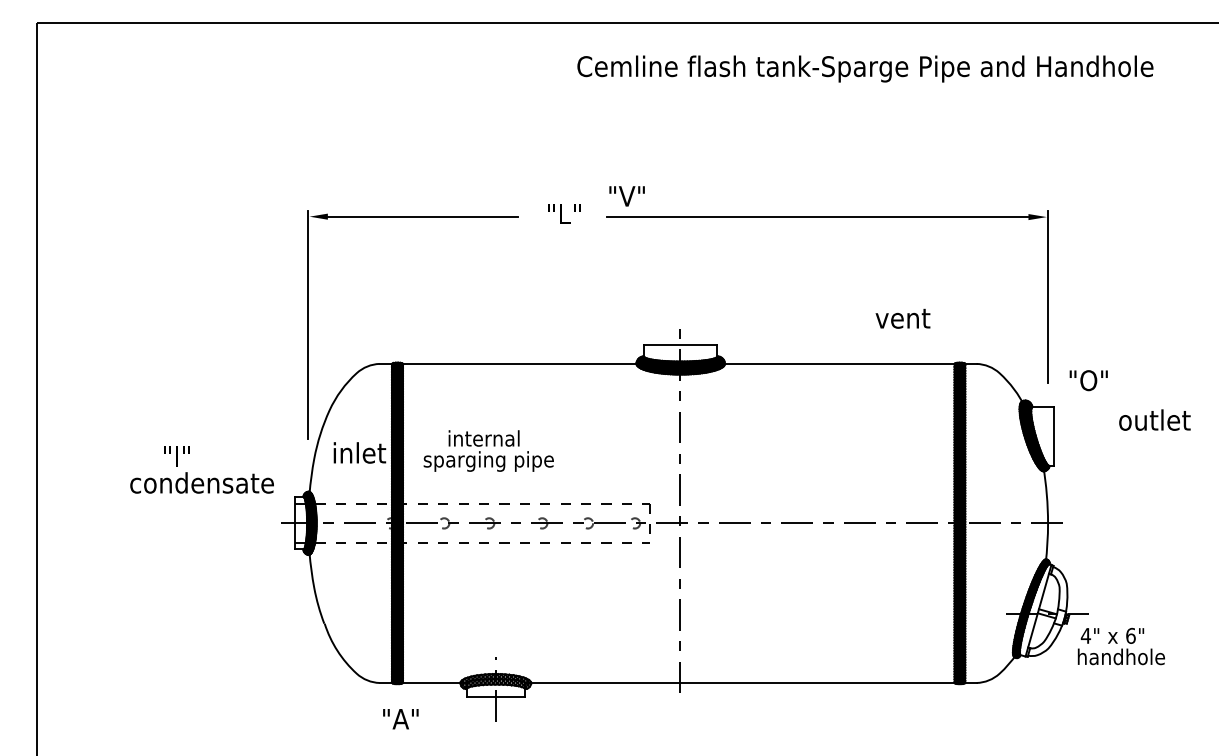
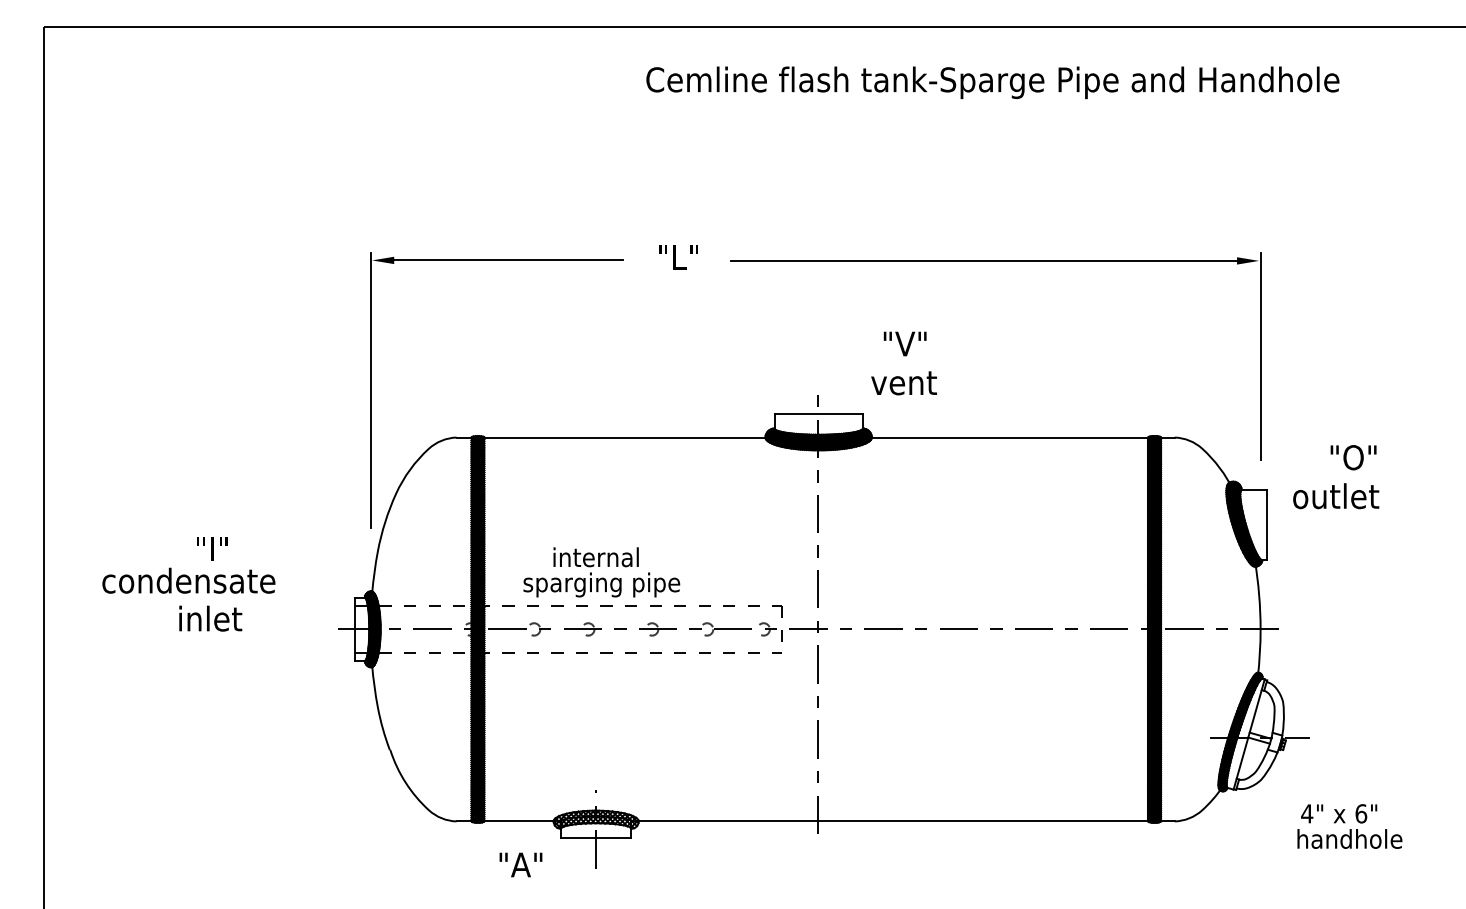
text: (865, 68) -> (992, 82), moved
text: (626, 195) -> (904, 343), moved
text: (902, 318) -> (903, 383), moved
text: (1088, 380) -> (1353, 457), moved
text: (1155, 420) -> (1336, 496), moved
text: (488, 451) -> (601, 572), moved
text: (359, 452) -> (210, 618), moved
text: (201, 482) -> (188, 580), moved
text: (1121, 646) -> (1349, 826), moved
text: (400, 718) -> (520, 864), moved

